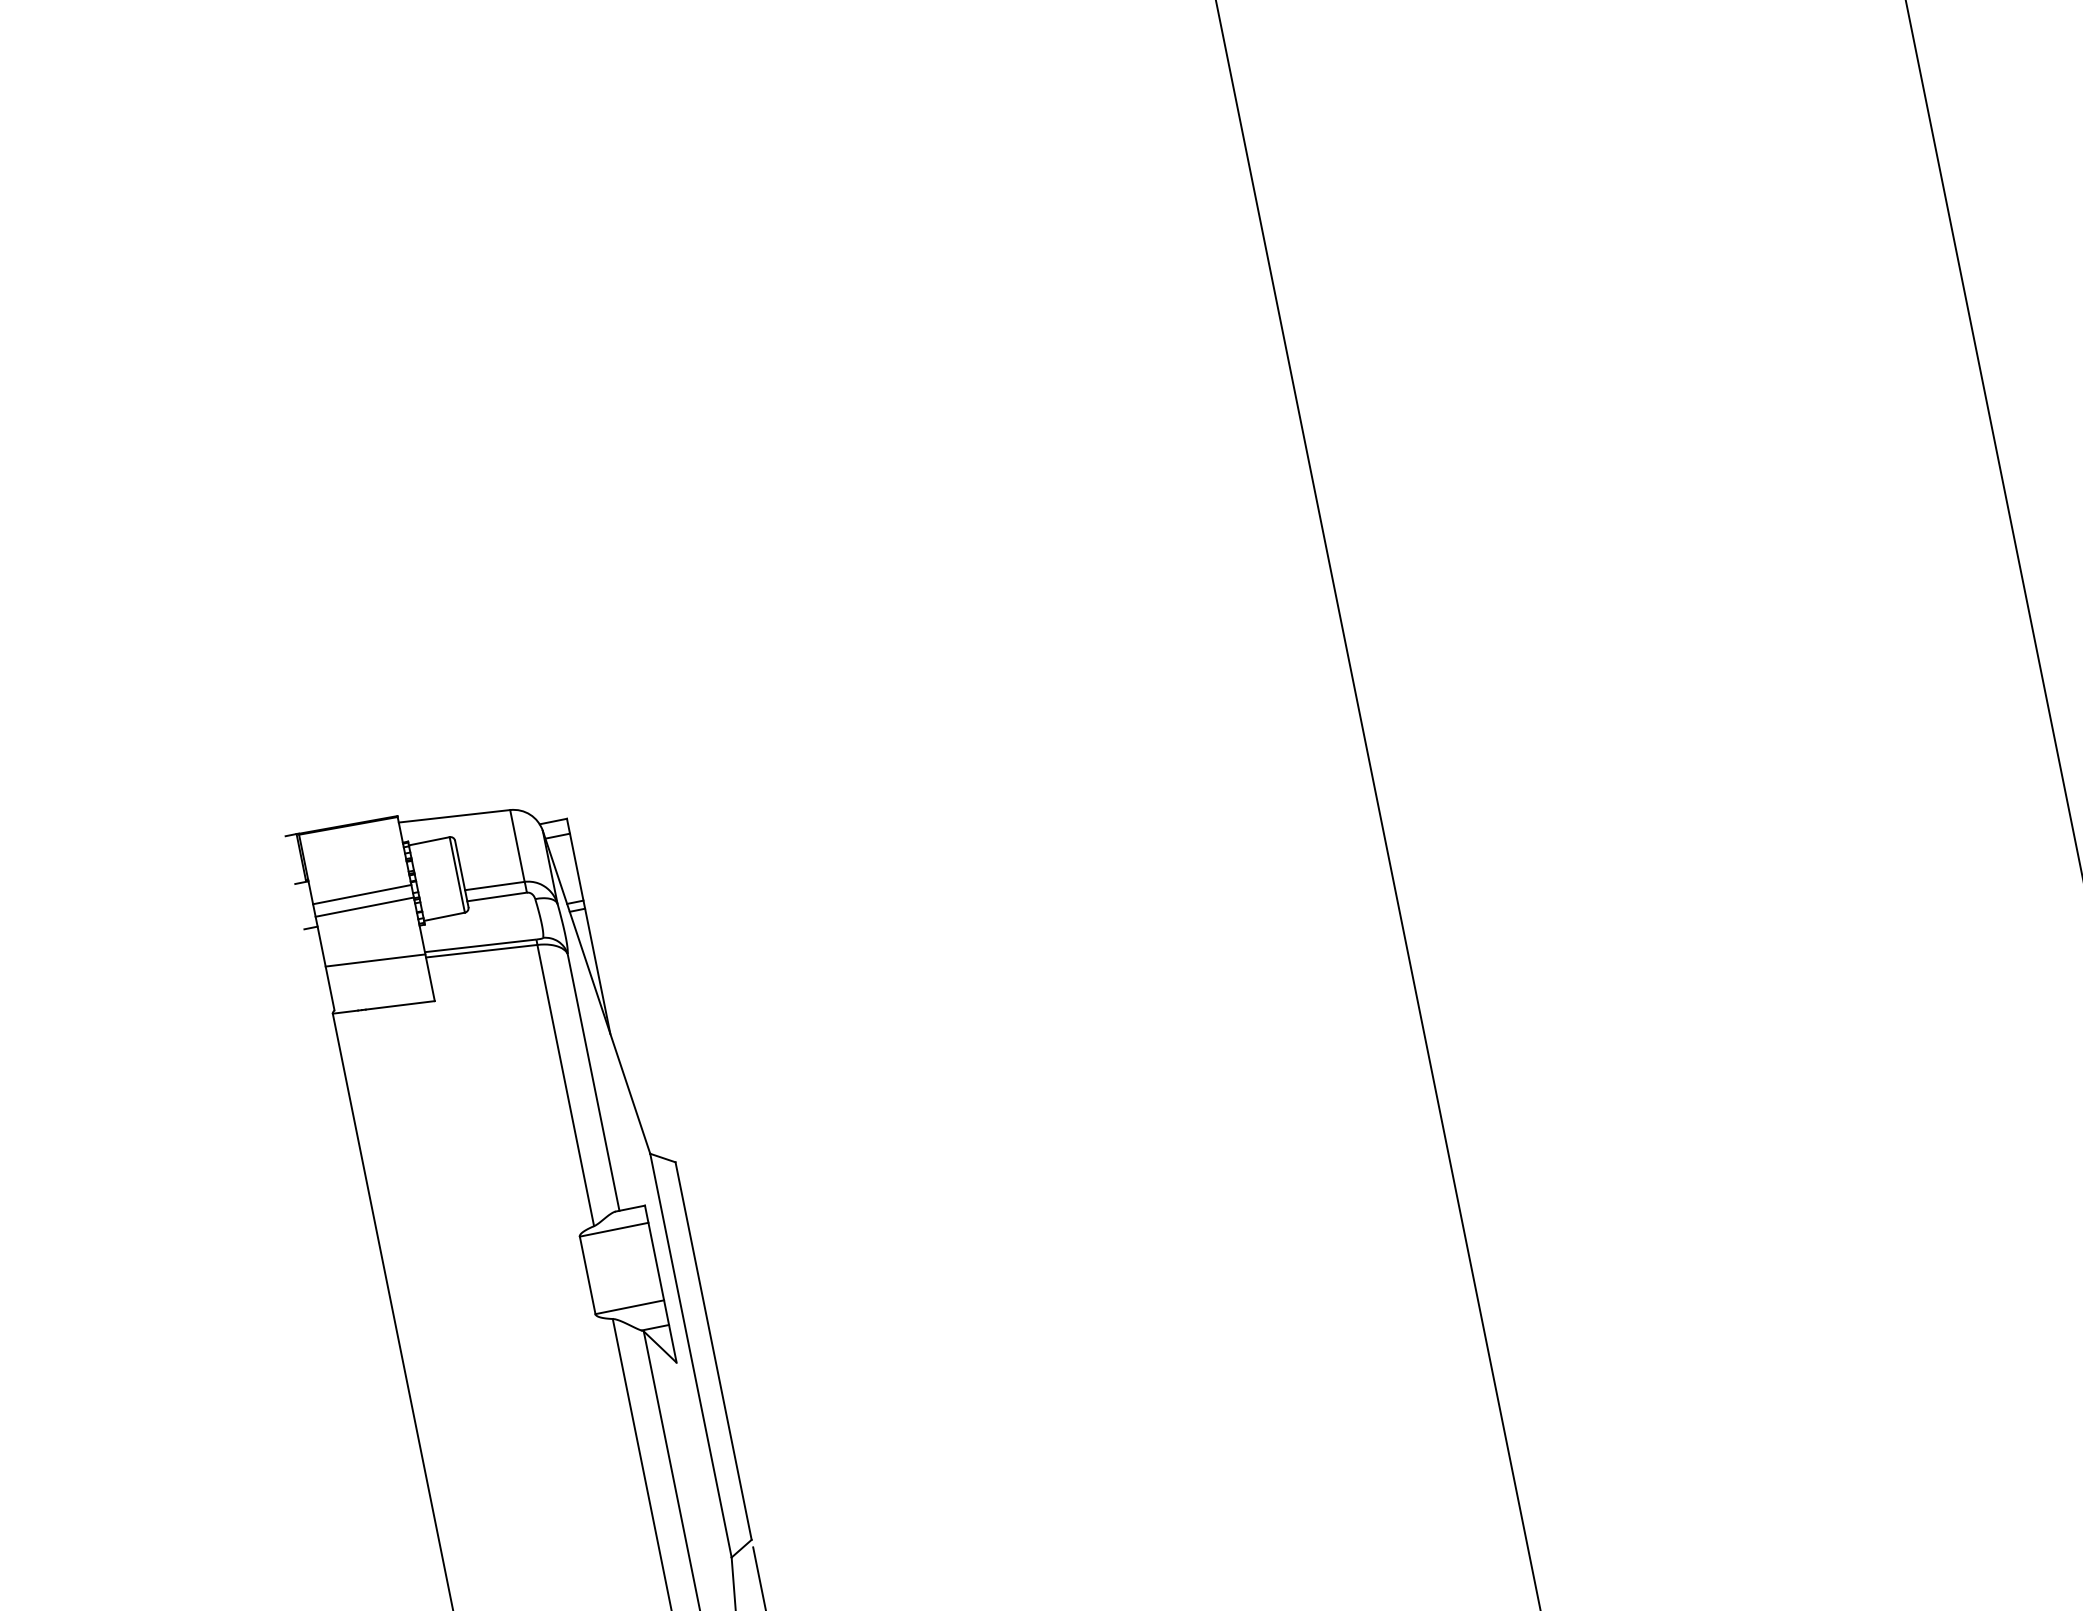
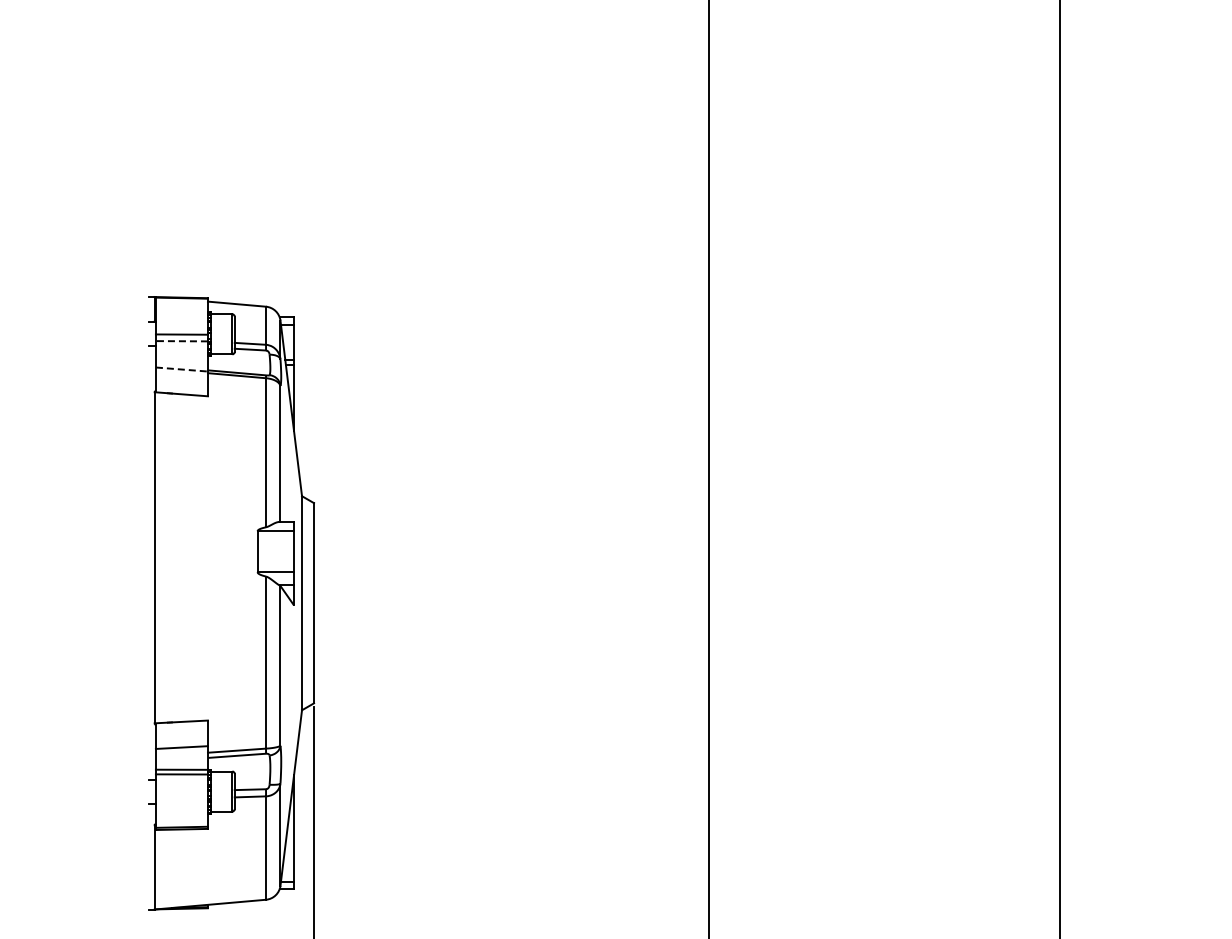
line: (364, 907) -> (181, 341), solid -> dashed
line: (376, 960) -> (182, 369), solid -> dashed

